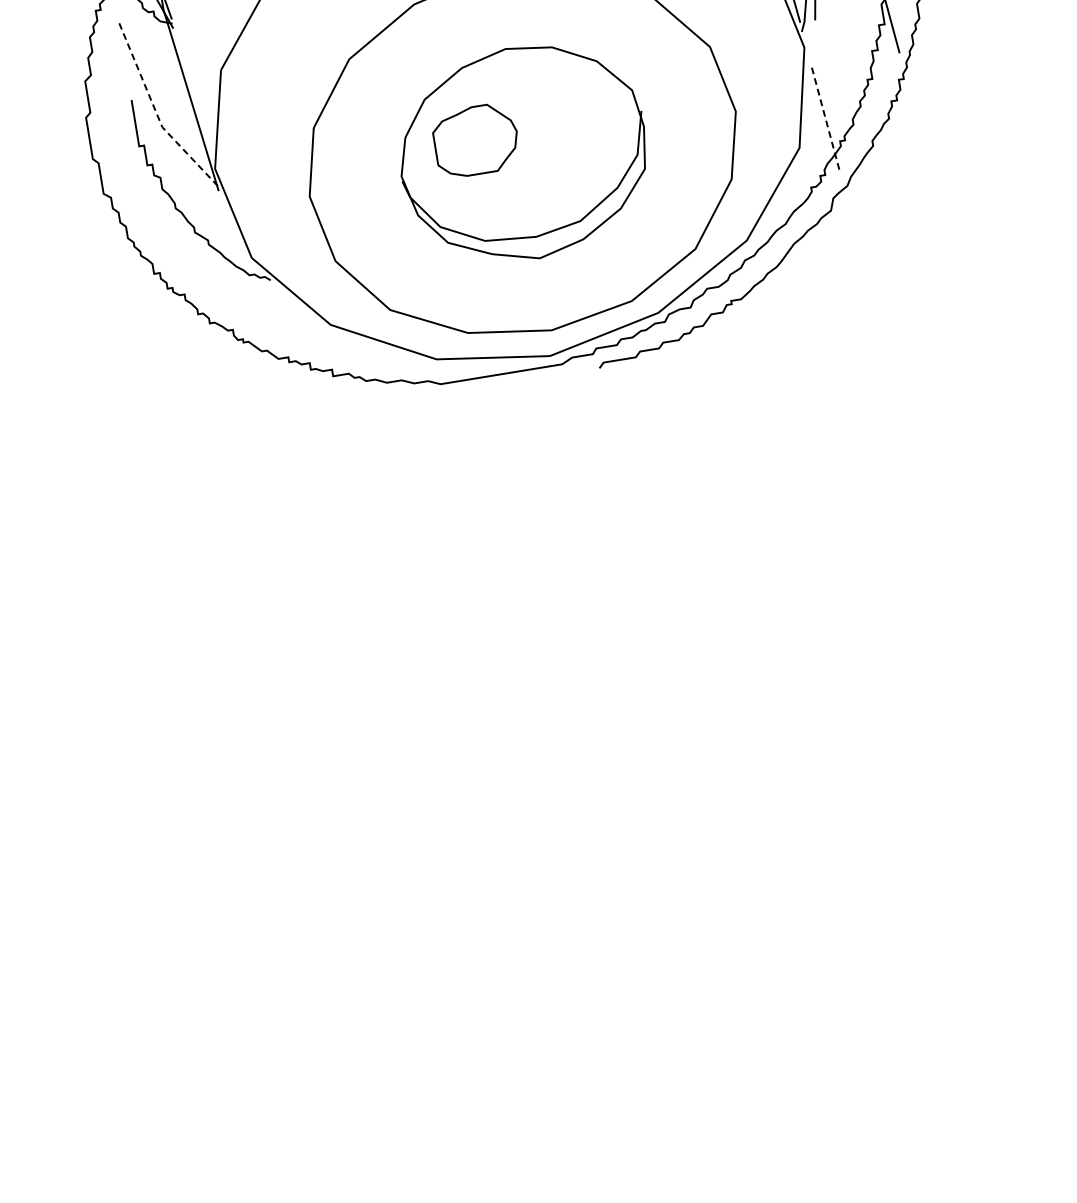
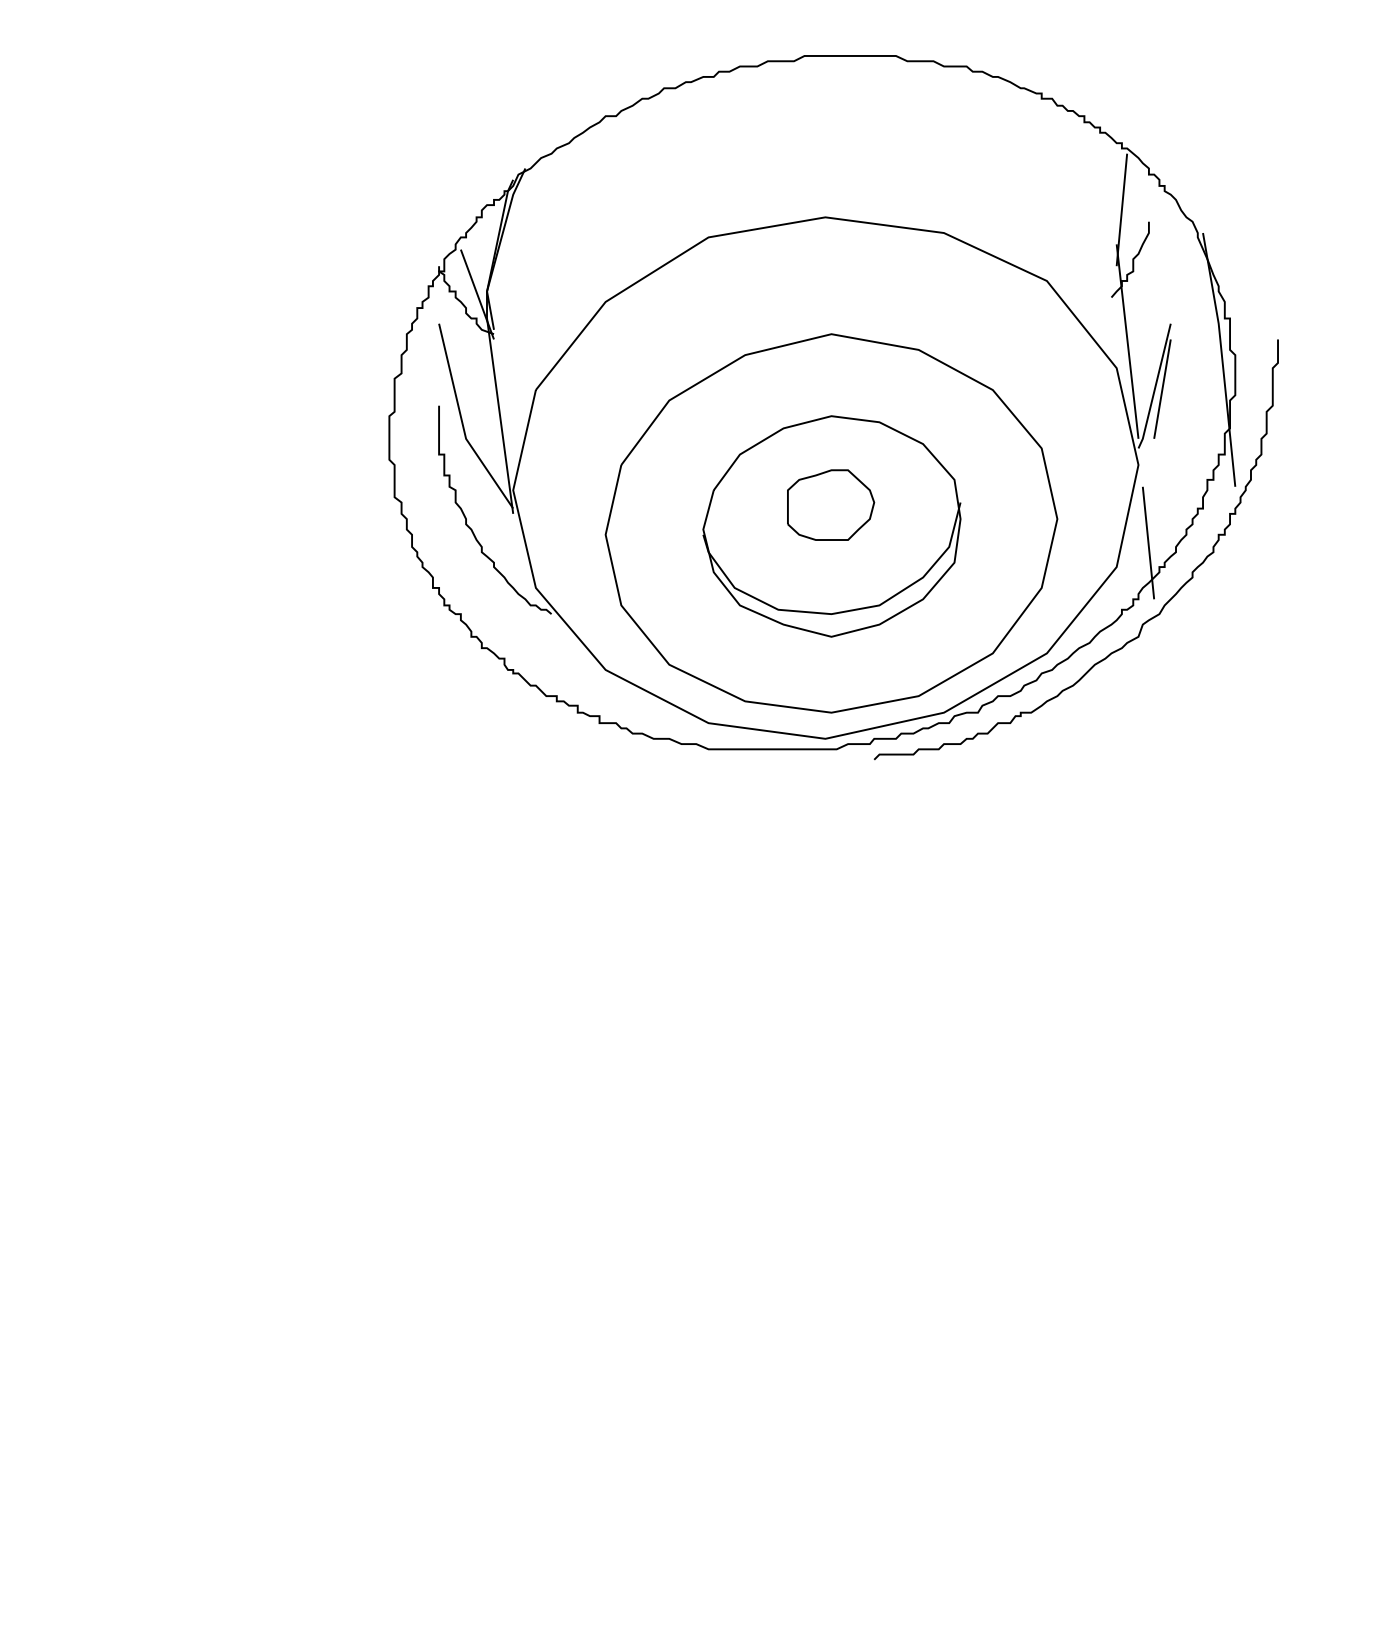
line: (156, 112) -> (462, 422), dashed -> solid
line: (826, 120) -> (1148, 543), dashed -> solid
part: (476, 139) -> (831, 504), moved

